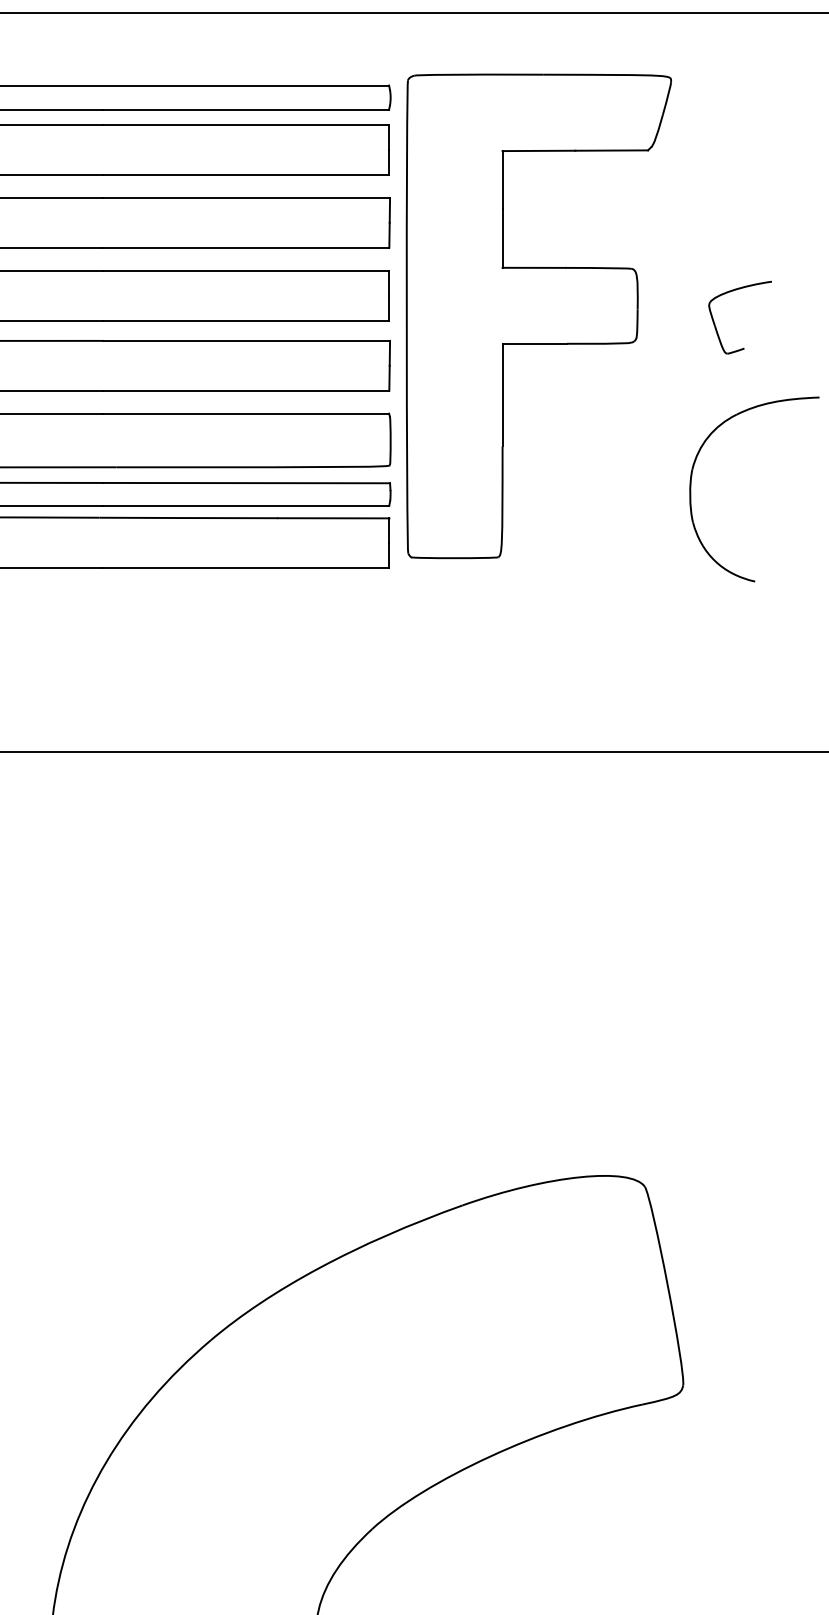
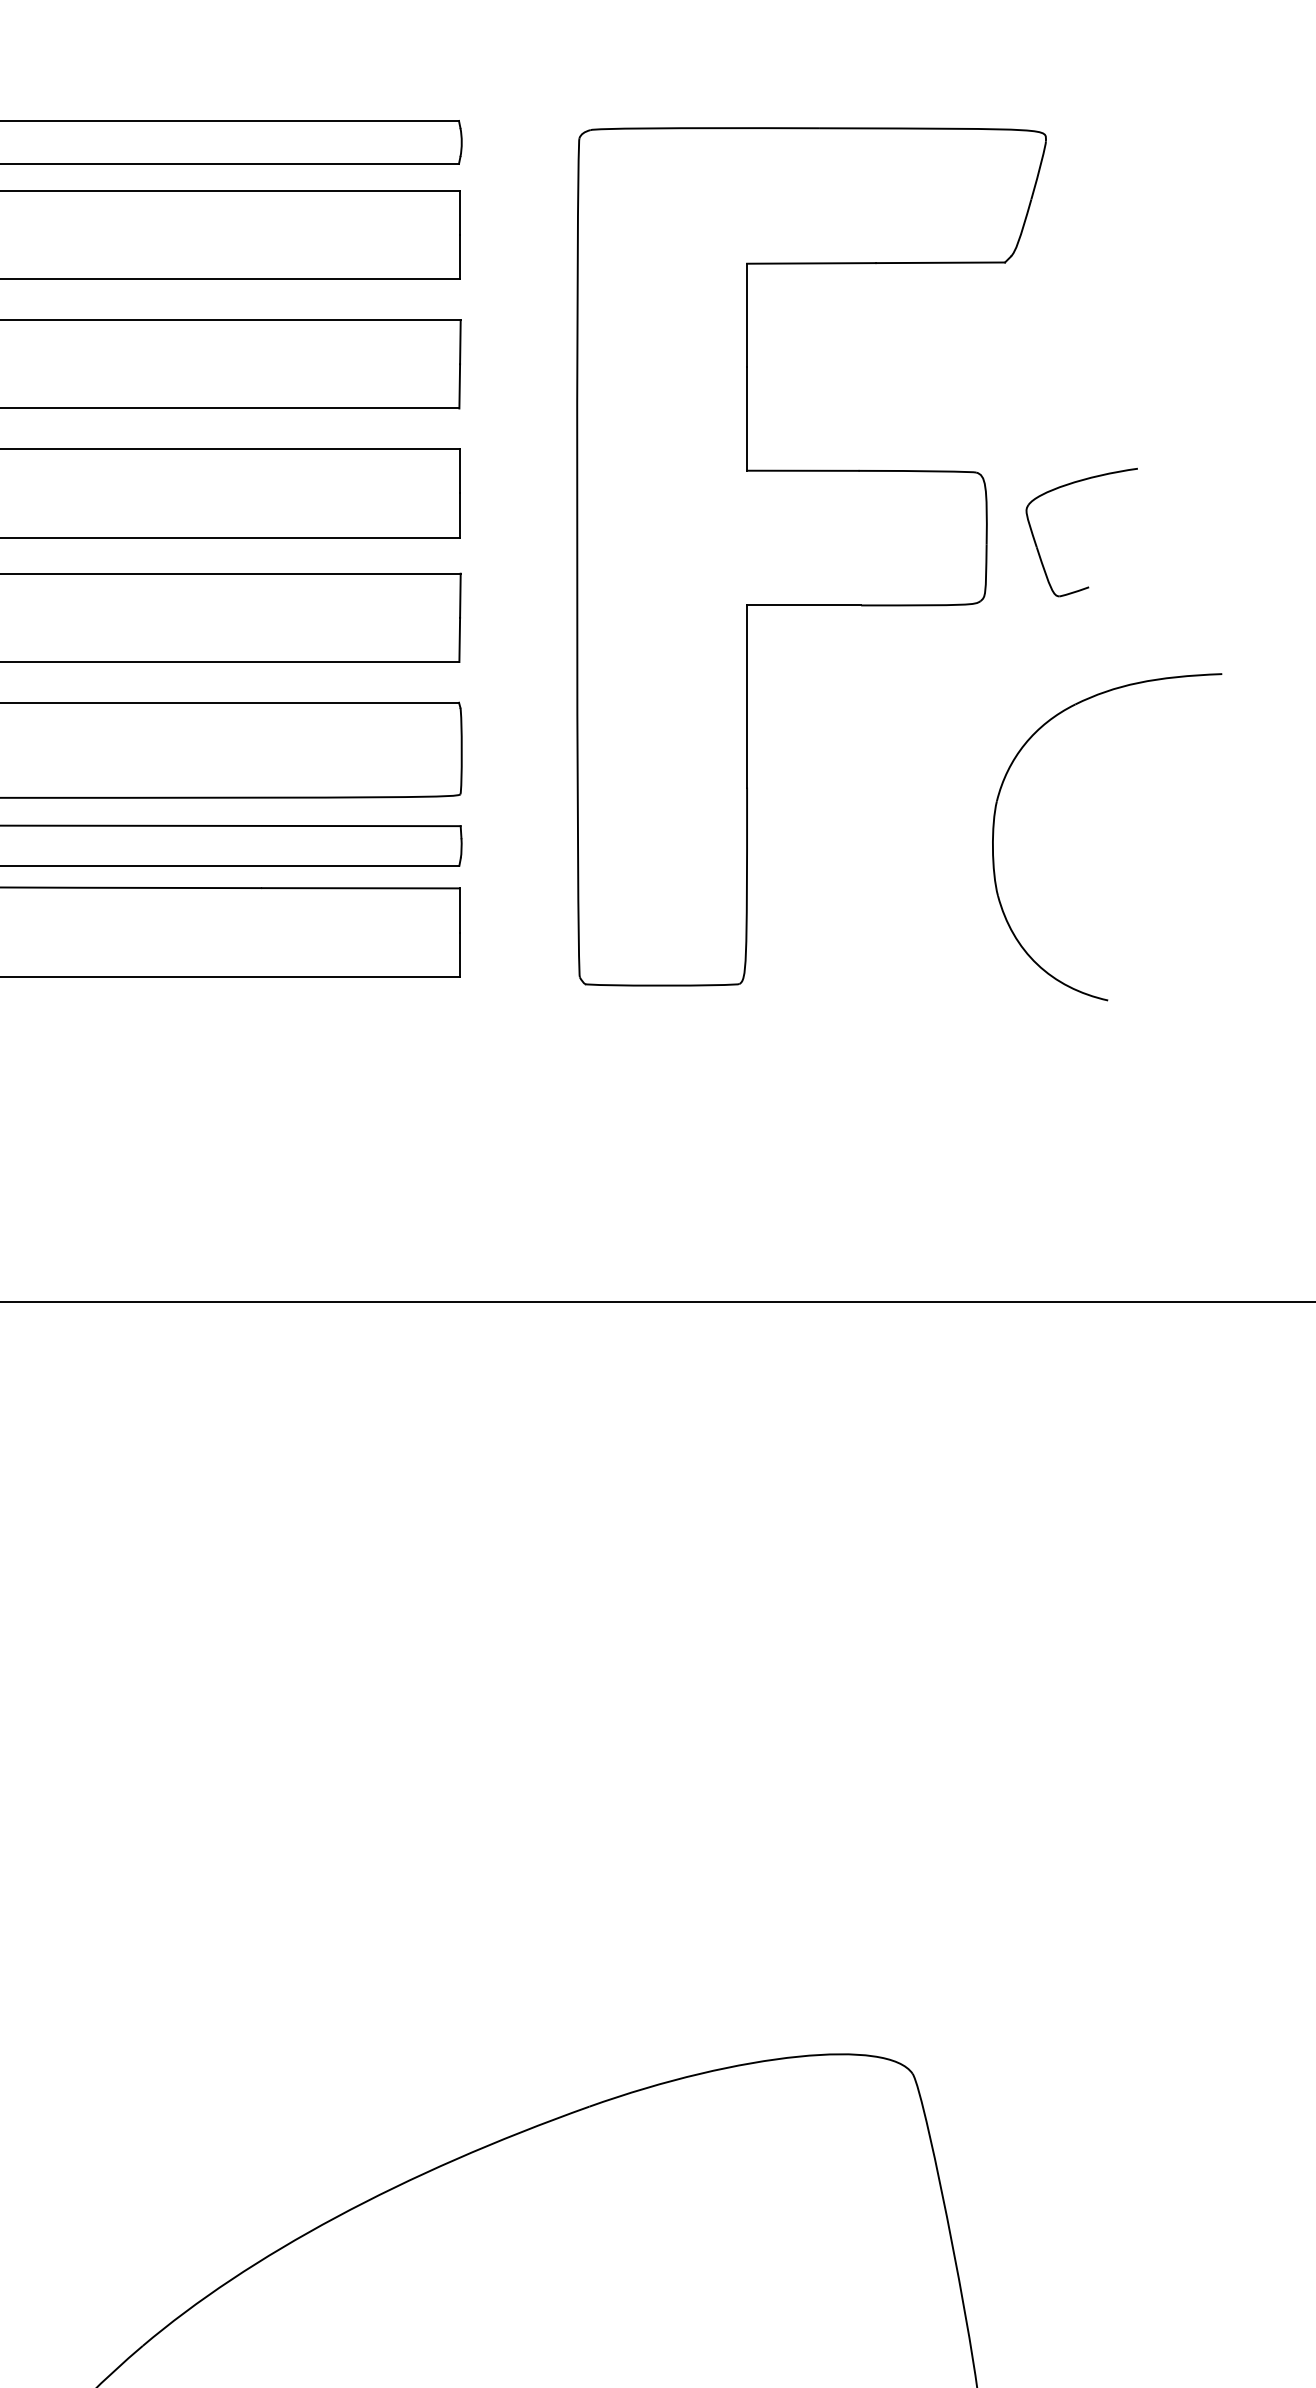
part: (538, 316) -> (810, 557), moved

